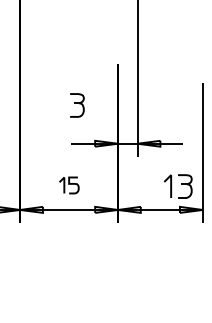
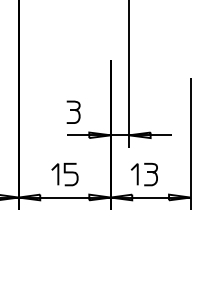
part: (77, 104) -> (73, 111), moved
part: (68, 185) -> (64, 174), size x1.43
part: (177, 186) -> (143, 174), moved

